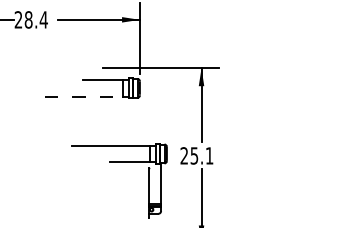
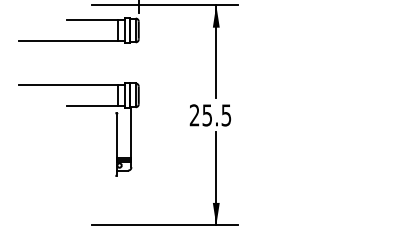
line: (84, 96) -> (69, 40), dashed -> solid
text: (209, 155) -> (226, 114), 25.1 -> 25.5
part: (119, 162) -> (79, 106), moved

